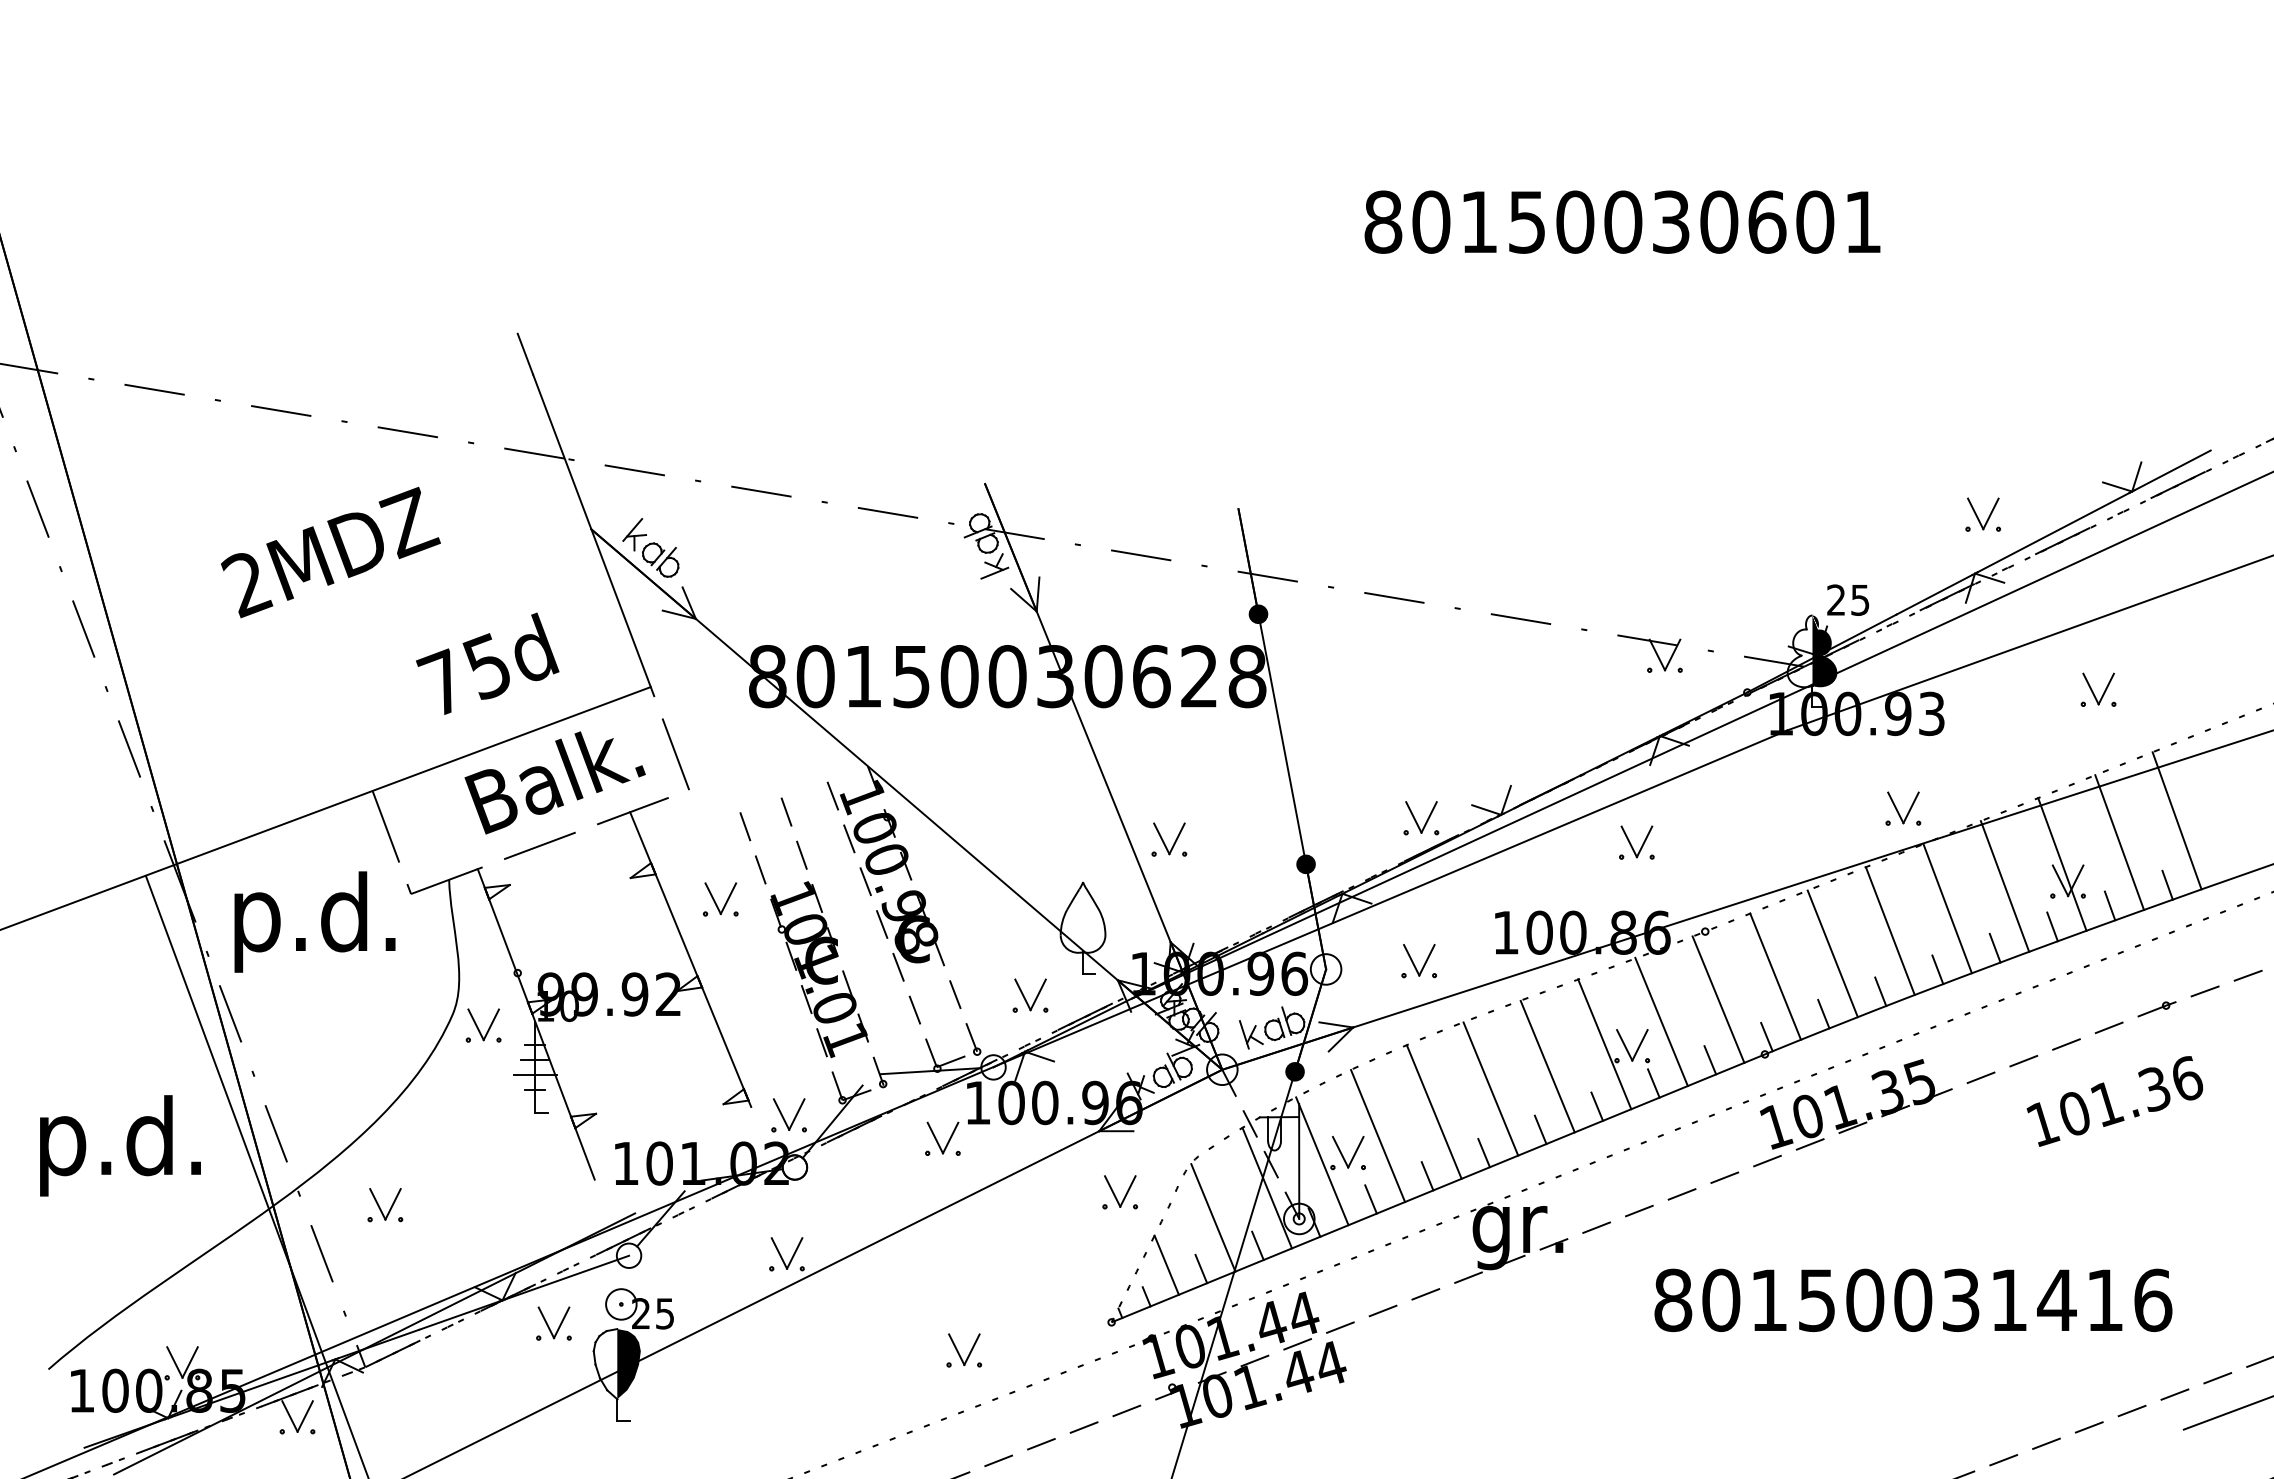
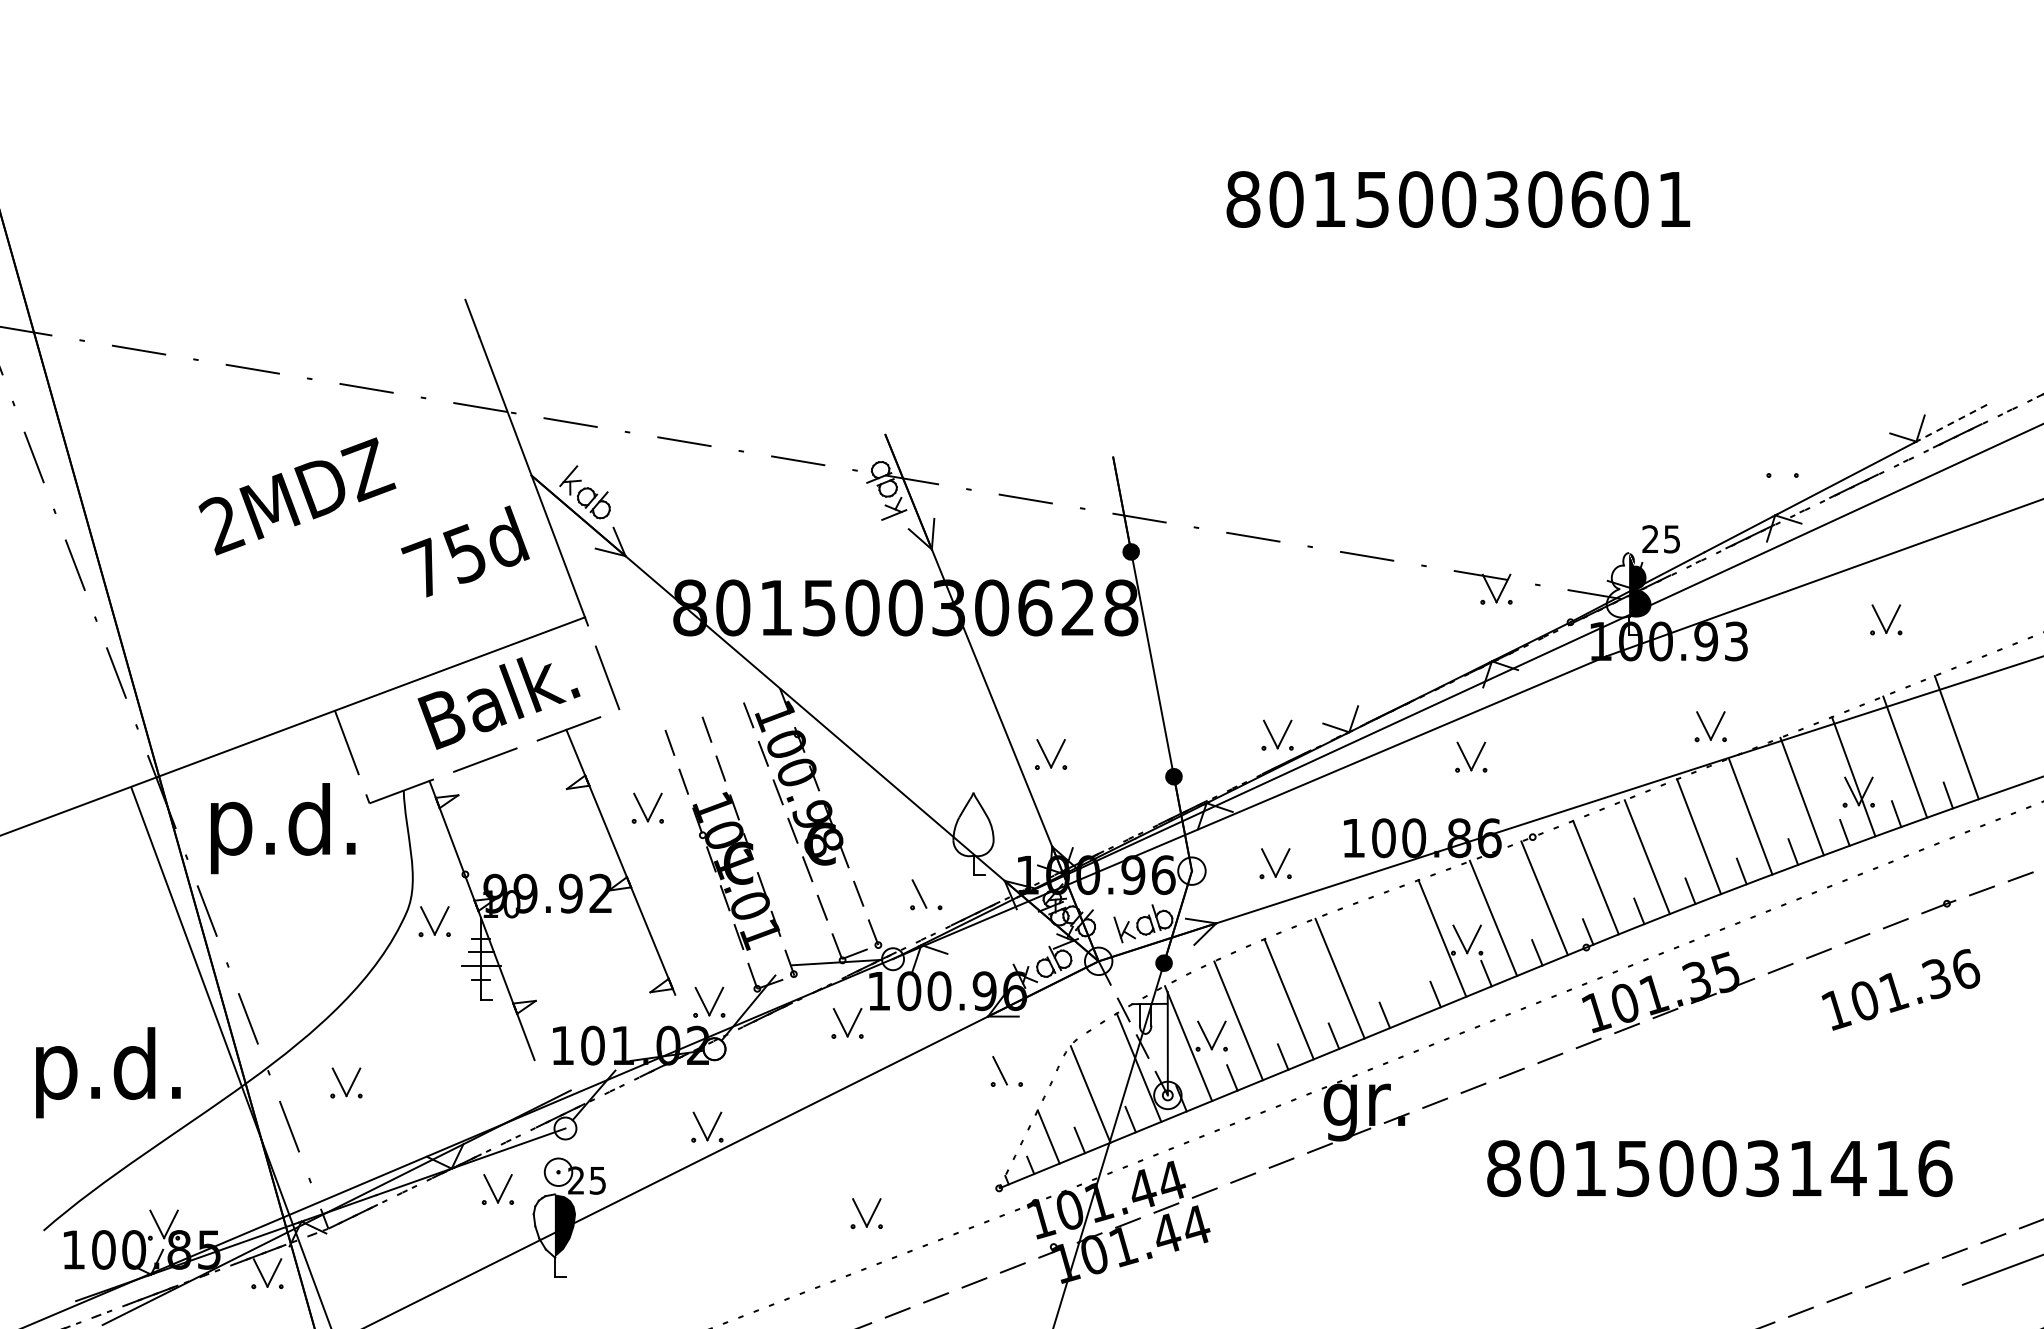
line: (2172, 470) -> (1952, 422), solid -> dashed
part: (1983, 513) -> (1782, 461), removed
text: (487, 663) -> (465, 551), moved
line: (1038, 994) -> (933, 893), removed
line: (1546, 1066) -> (1390, 958), removed
text: (120, 1145) -> (108, 1072), moved
line: (1127, 1191) -> (1013, 1070), removed

